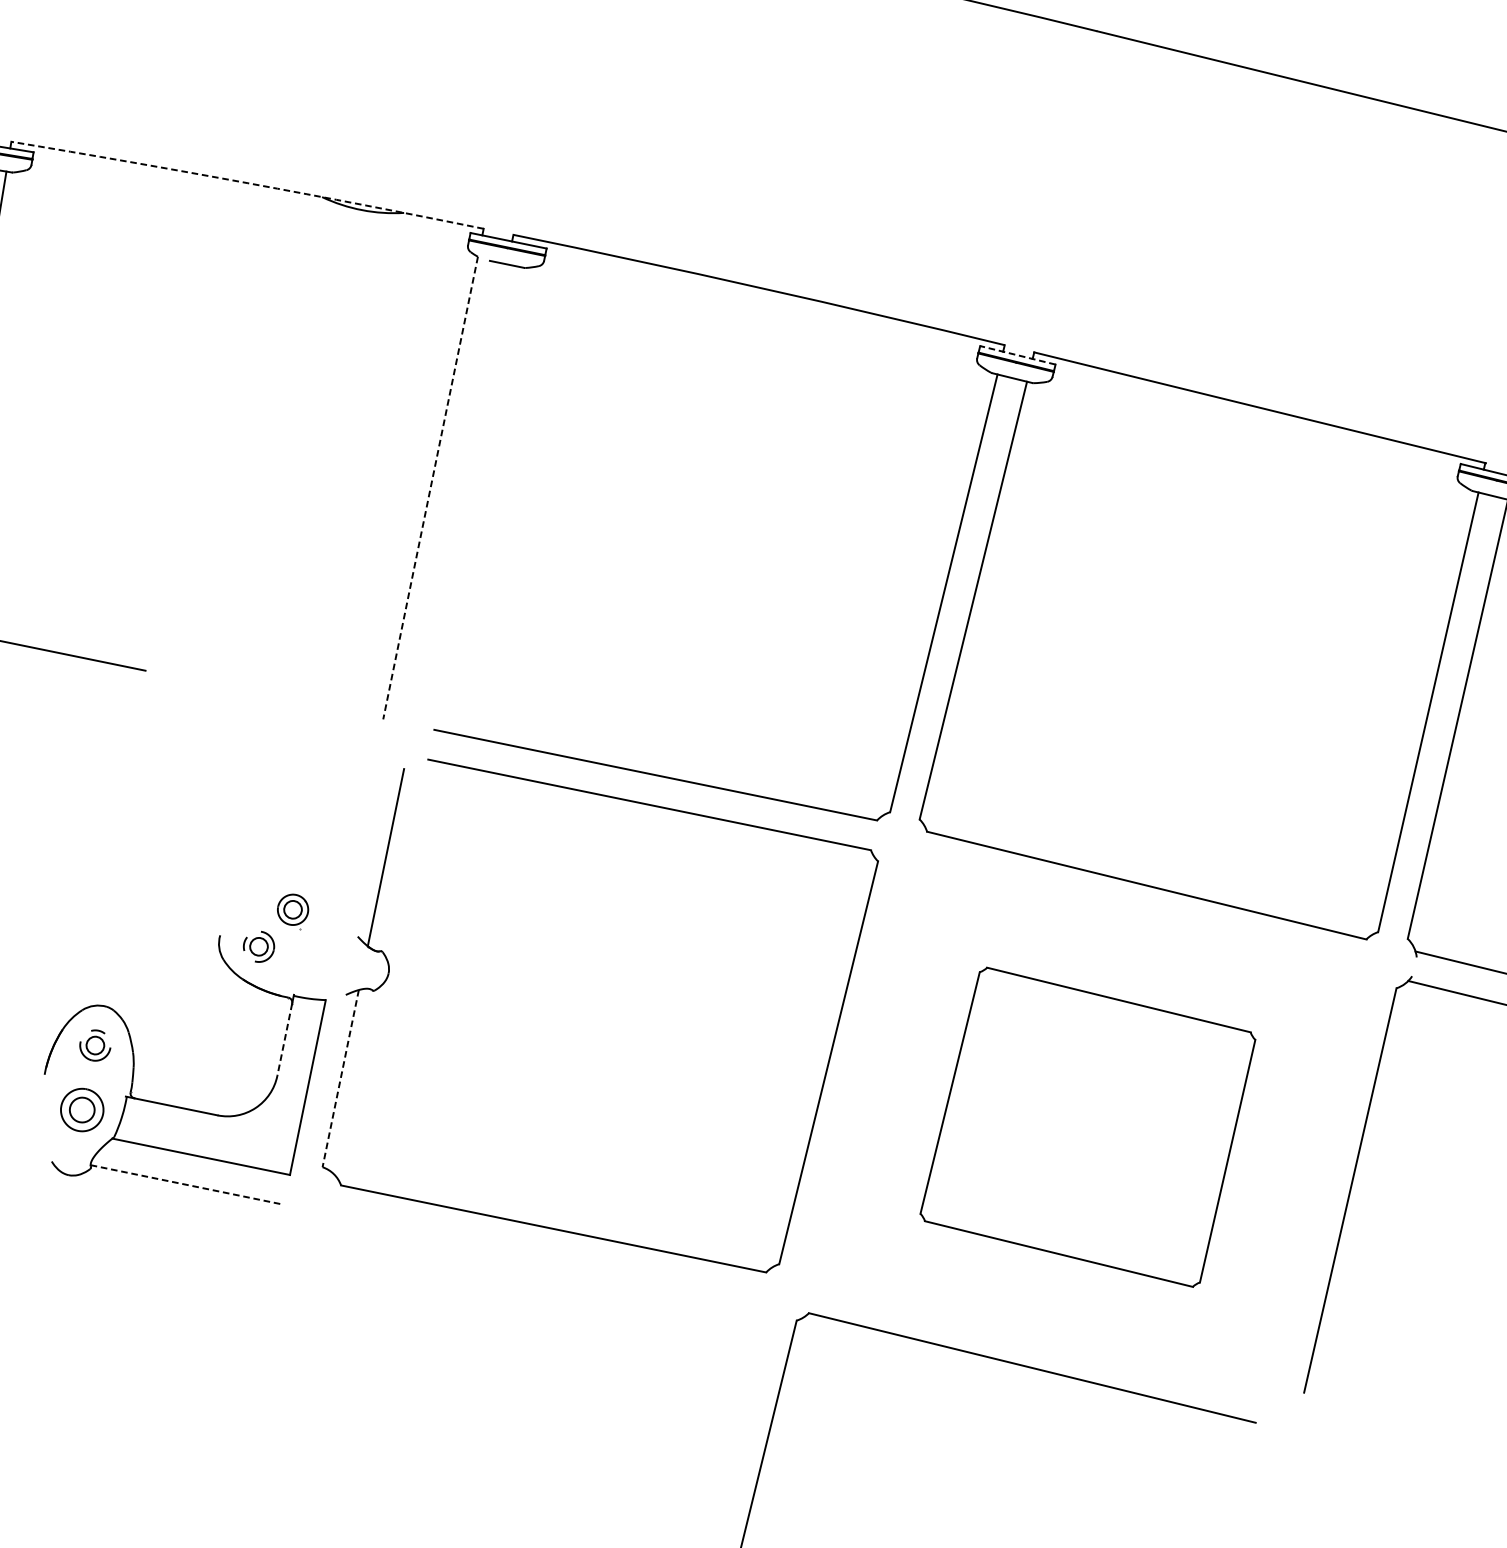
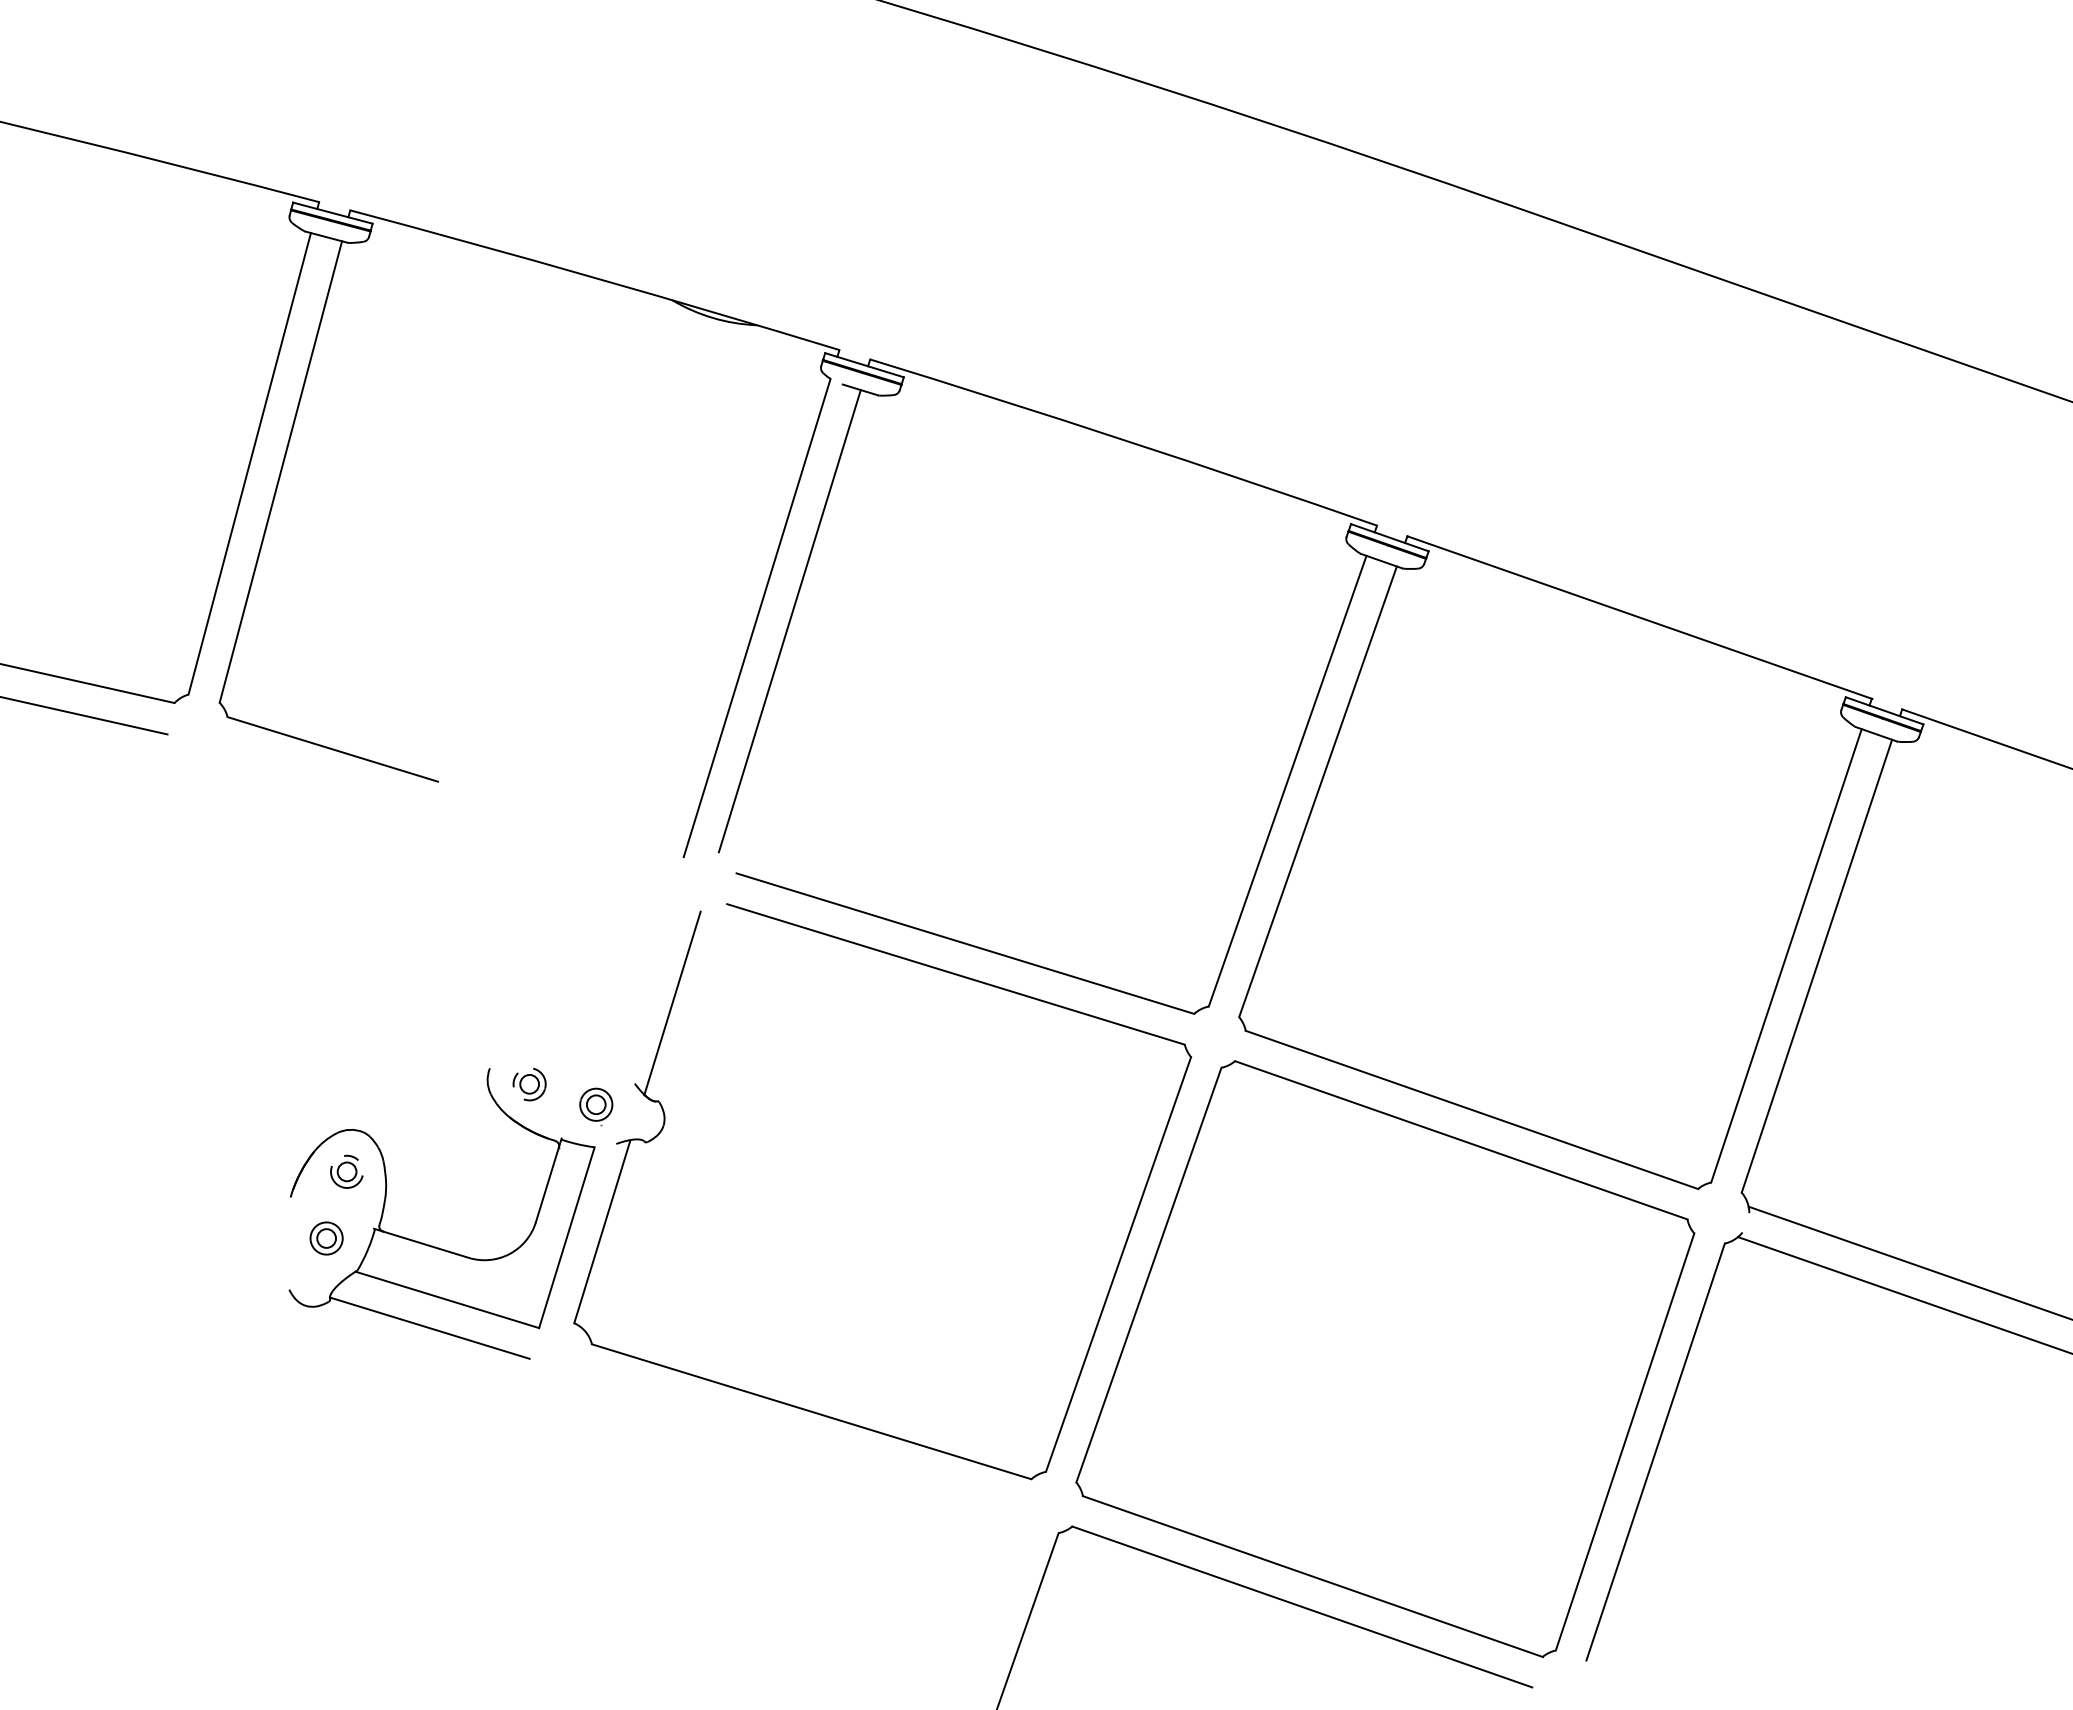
arc: (247, 183) -> (595, 278), dashed -> solid
line: (1017, 355) -> (1389, 537), dashed -> solid
line: (430, 488) -> (757, 618), dashed -> solid
line: (461, 488) -> (789, 621), added
part: (293, 911) -> (596, 1106), moved
line: (284, 1040) -> (547, 1185), dashed -> solid
line: (340, 1078) -> (602, 1231), dashed -> solid
part: (82, 1110) -> (326, 1238), size x0.71
part: (1088, 1126) -> (1385, 1358), size x1.67
line: (187, 1185) -> (430, 1328), dashed -> solid

